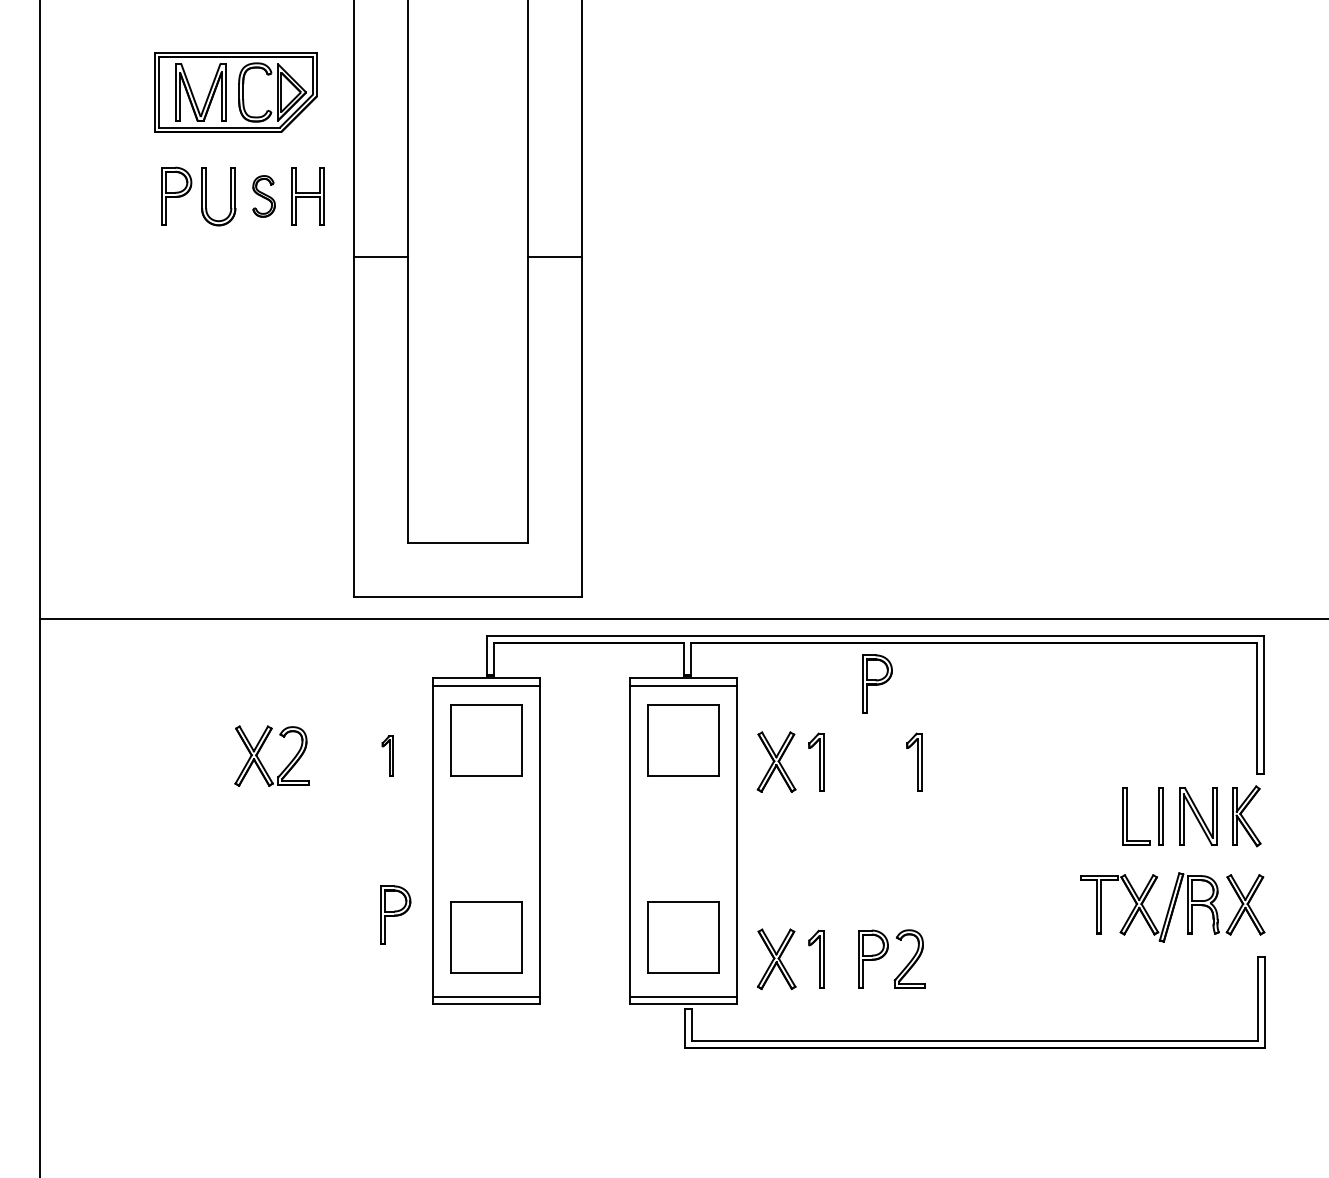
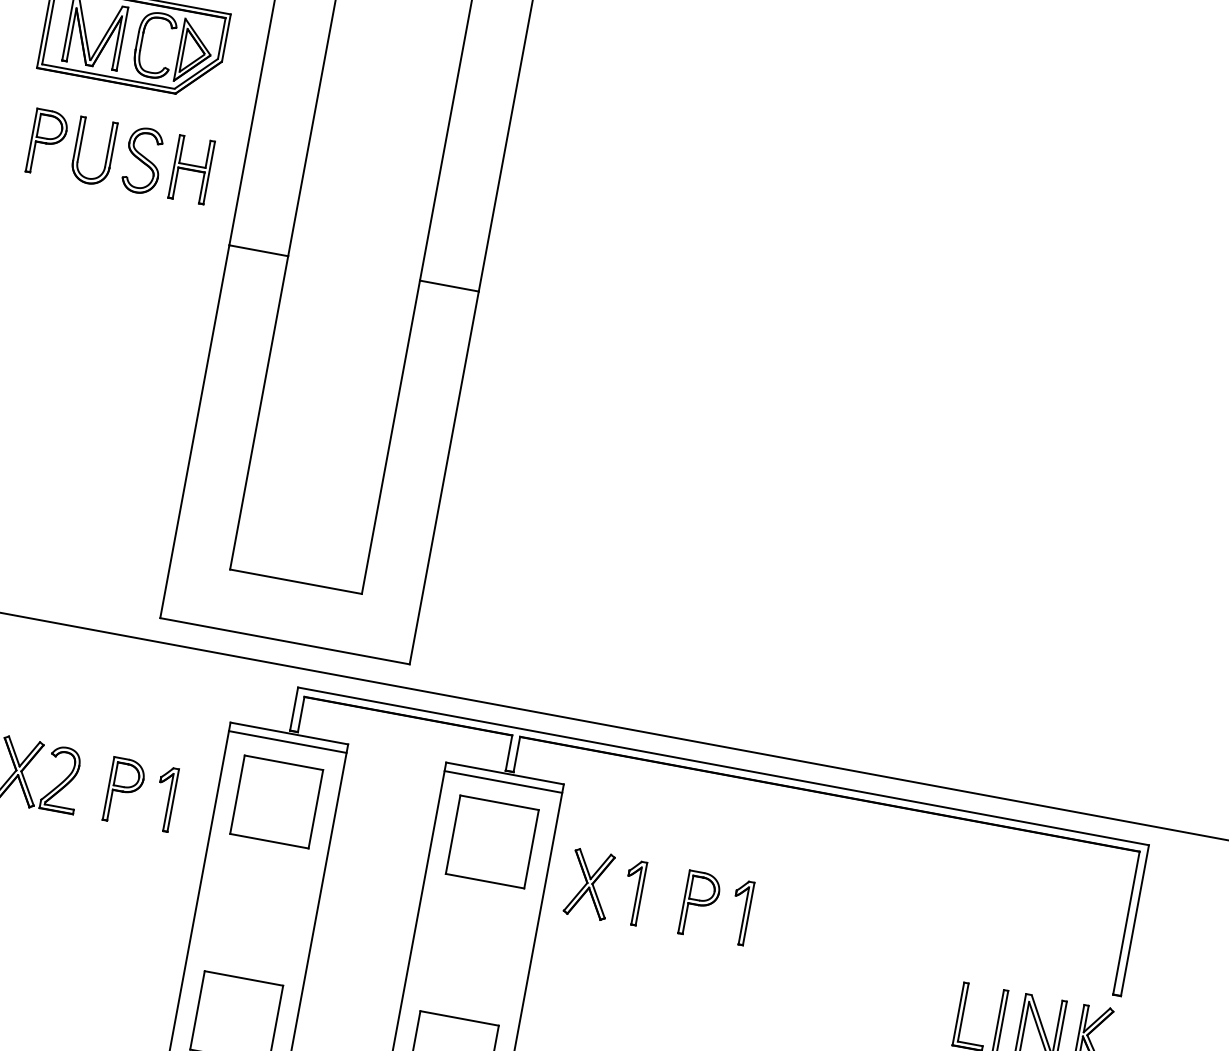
part: (263, 196) -> (142, 160), size x1.43
part: (877, 683) -> (700, 904), moved
part: (387, 755) -> (165, 798), size x1.43
part: (395, 914) -> (124, 790), moved

